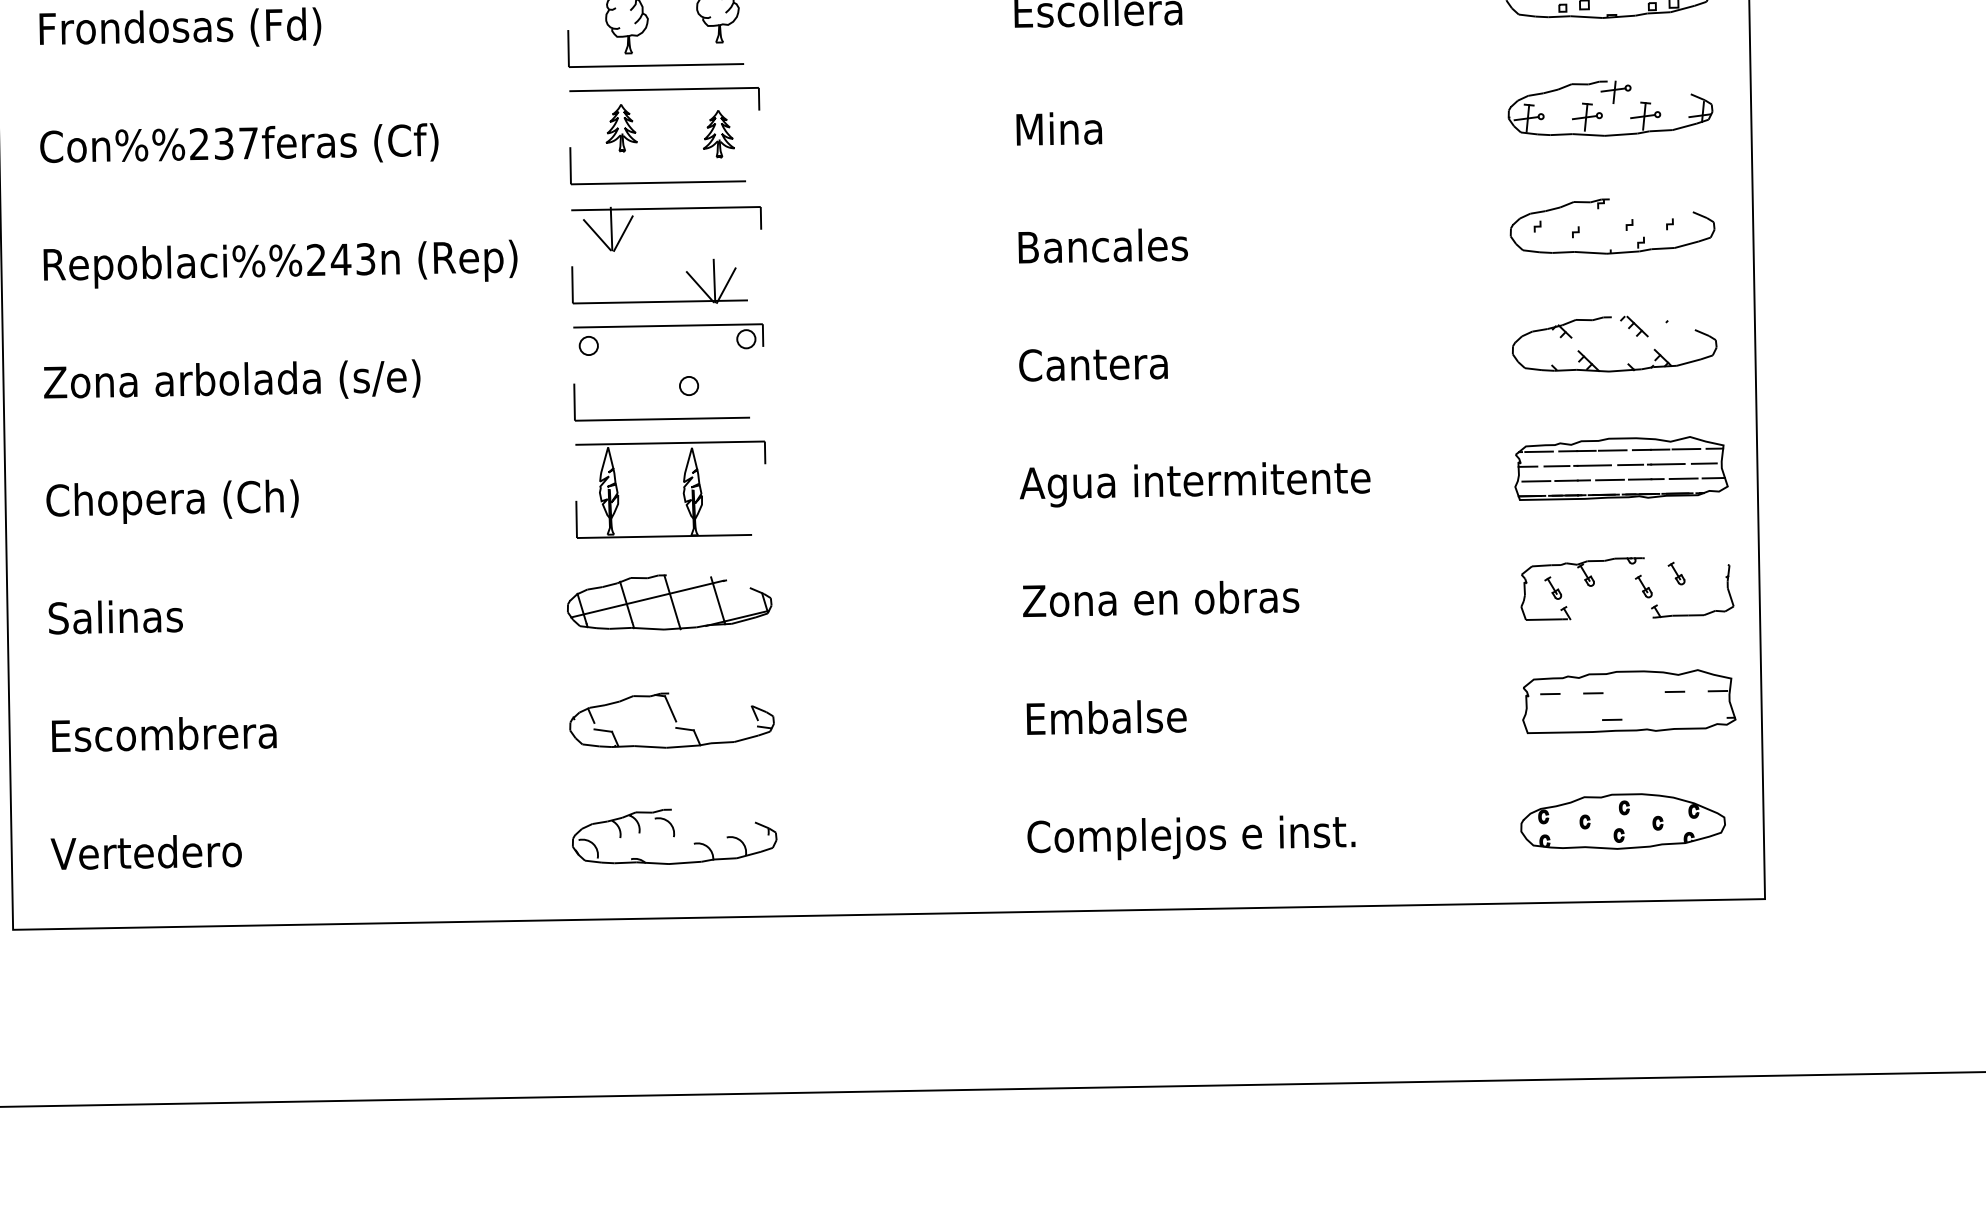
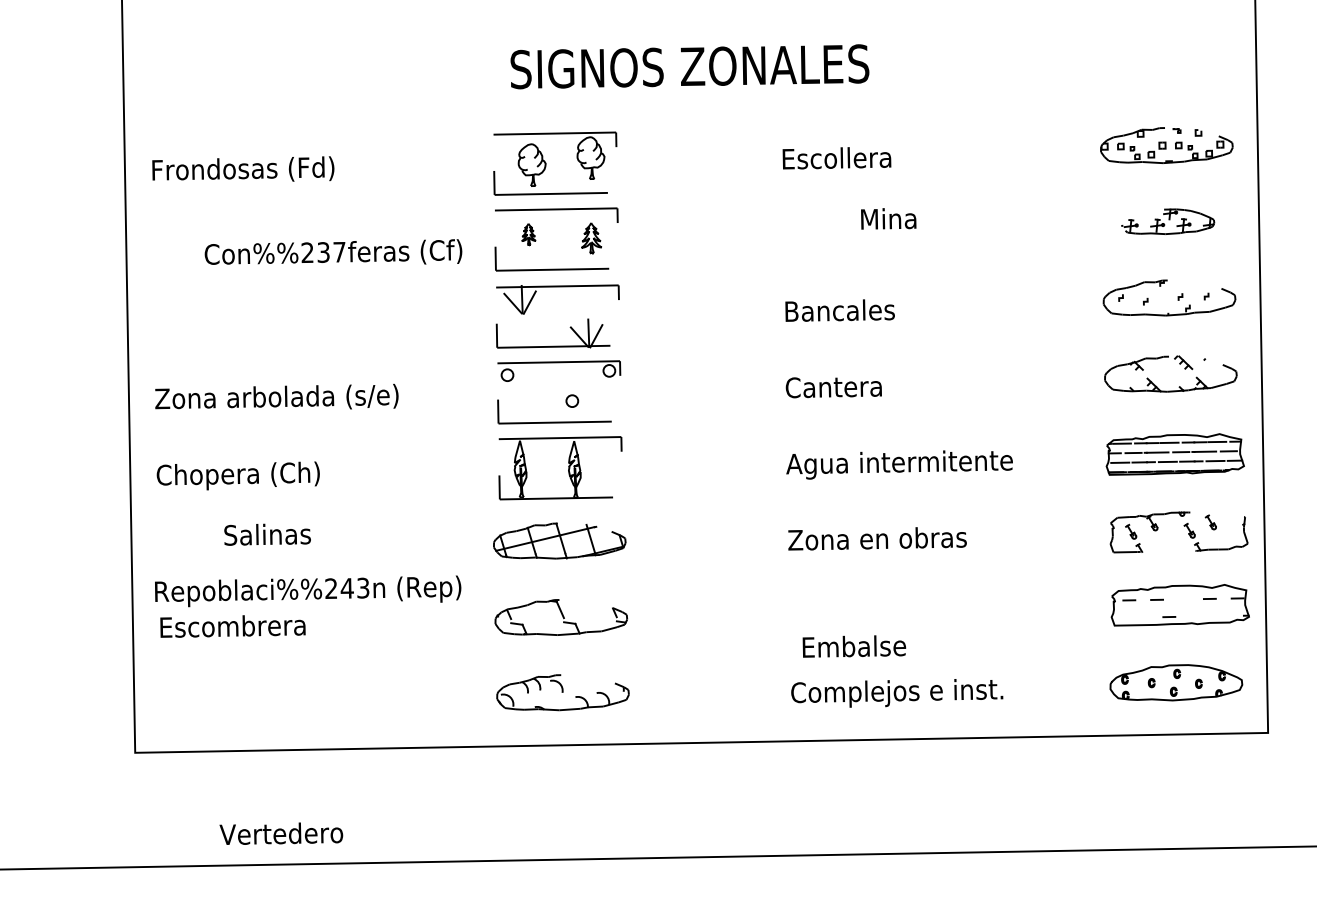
part: (1609, 108) -> (1167, 221), size x0.7
part: (621, 128) -> (528, 234), size x0.7
text: (1058, 128) -> (888, 218), moved
text: (239, 142) -> (333, 251), moved
text: (281, 264) -> (308, 591), moved
text: (115, 616) -> (267, 534), moved
text: (1106, 717) -> (854, 646), moved
text: (146, 852) -> (281, 833), moved

